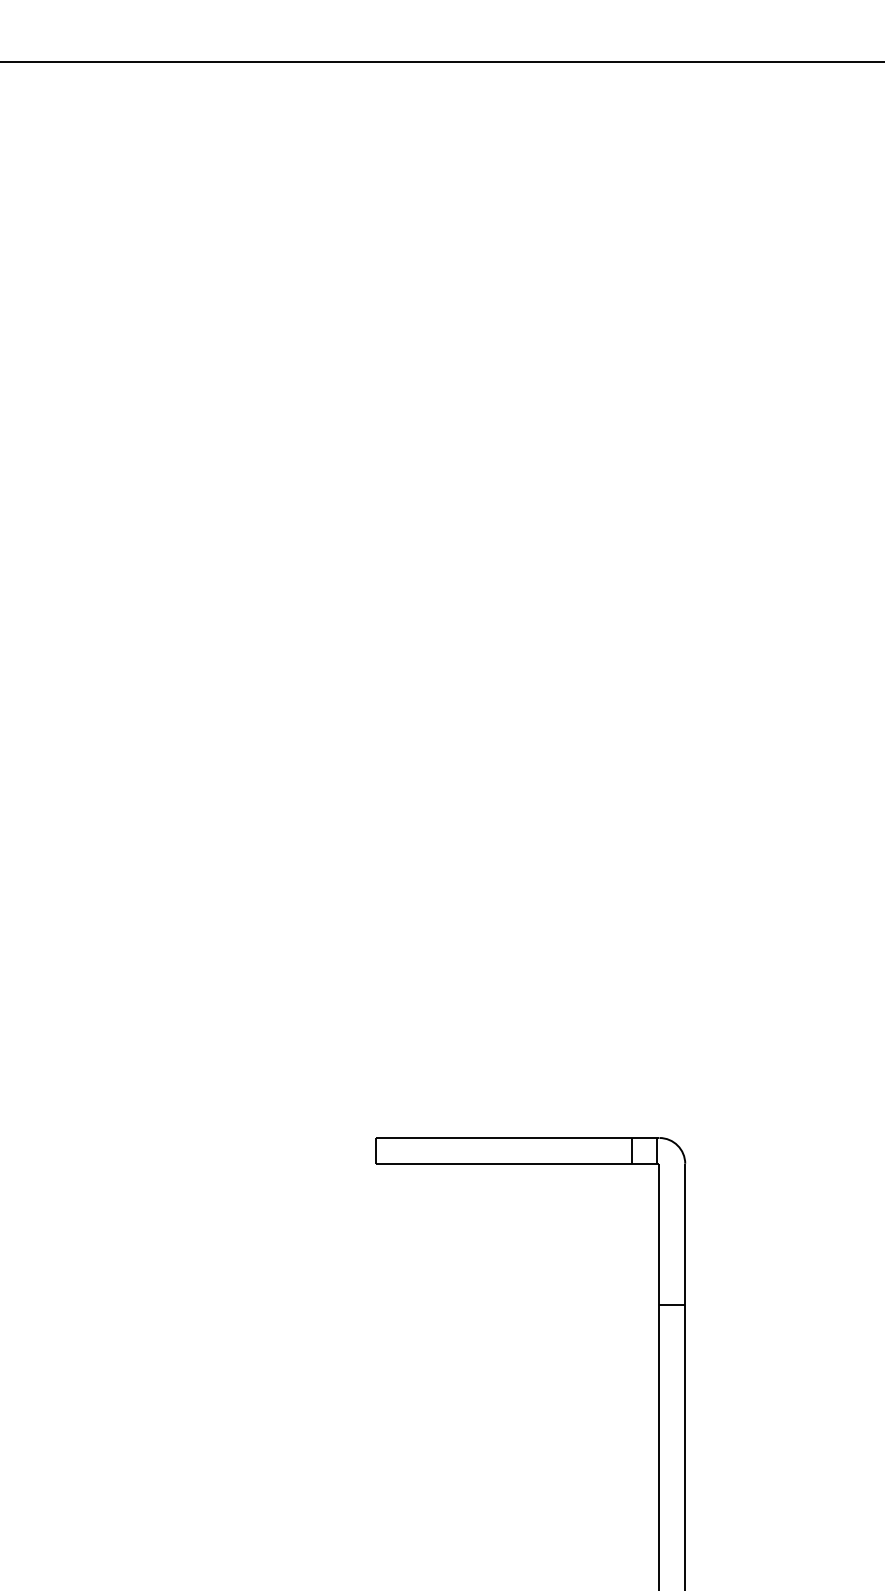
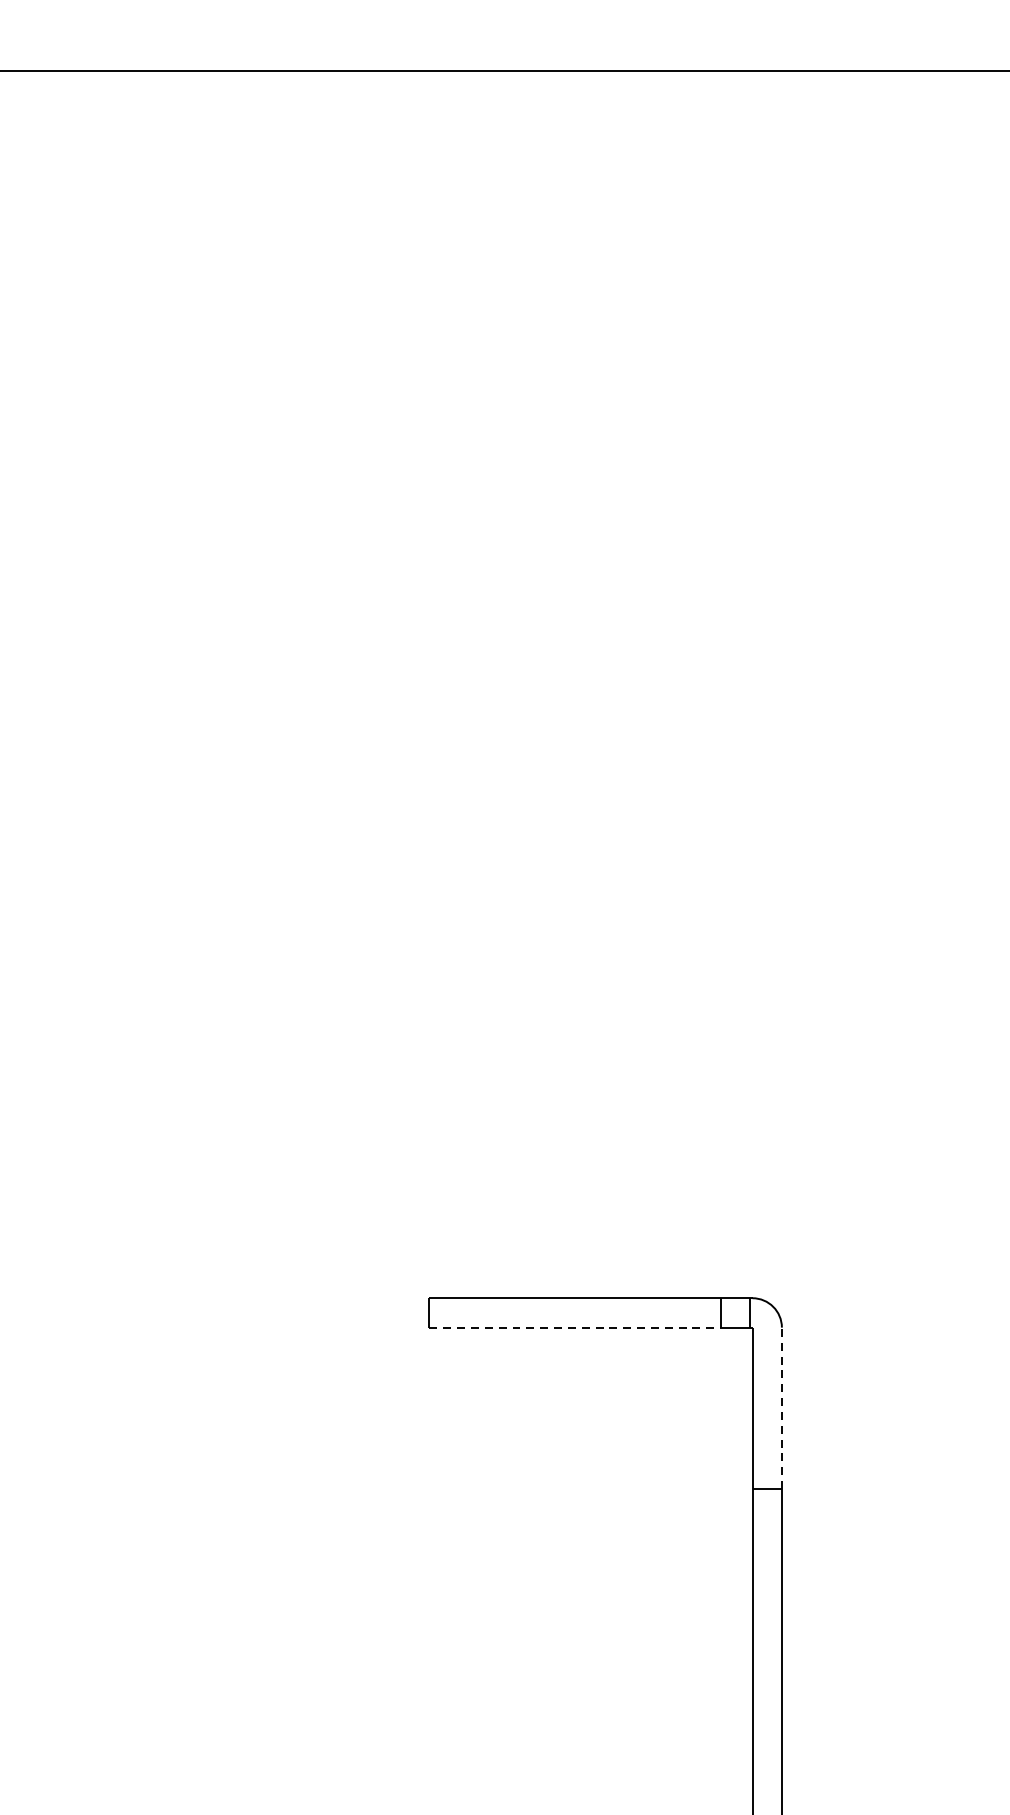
line: (504, 1163) -> (575, 1327), solid -> dashed
line: (685, 1234) -> (782, 1408), solid -> dashed

